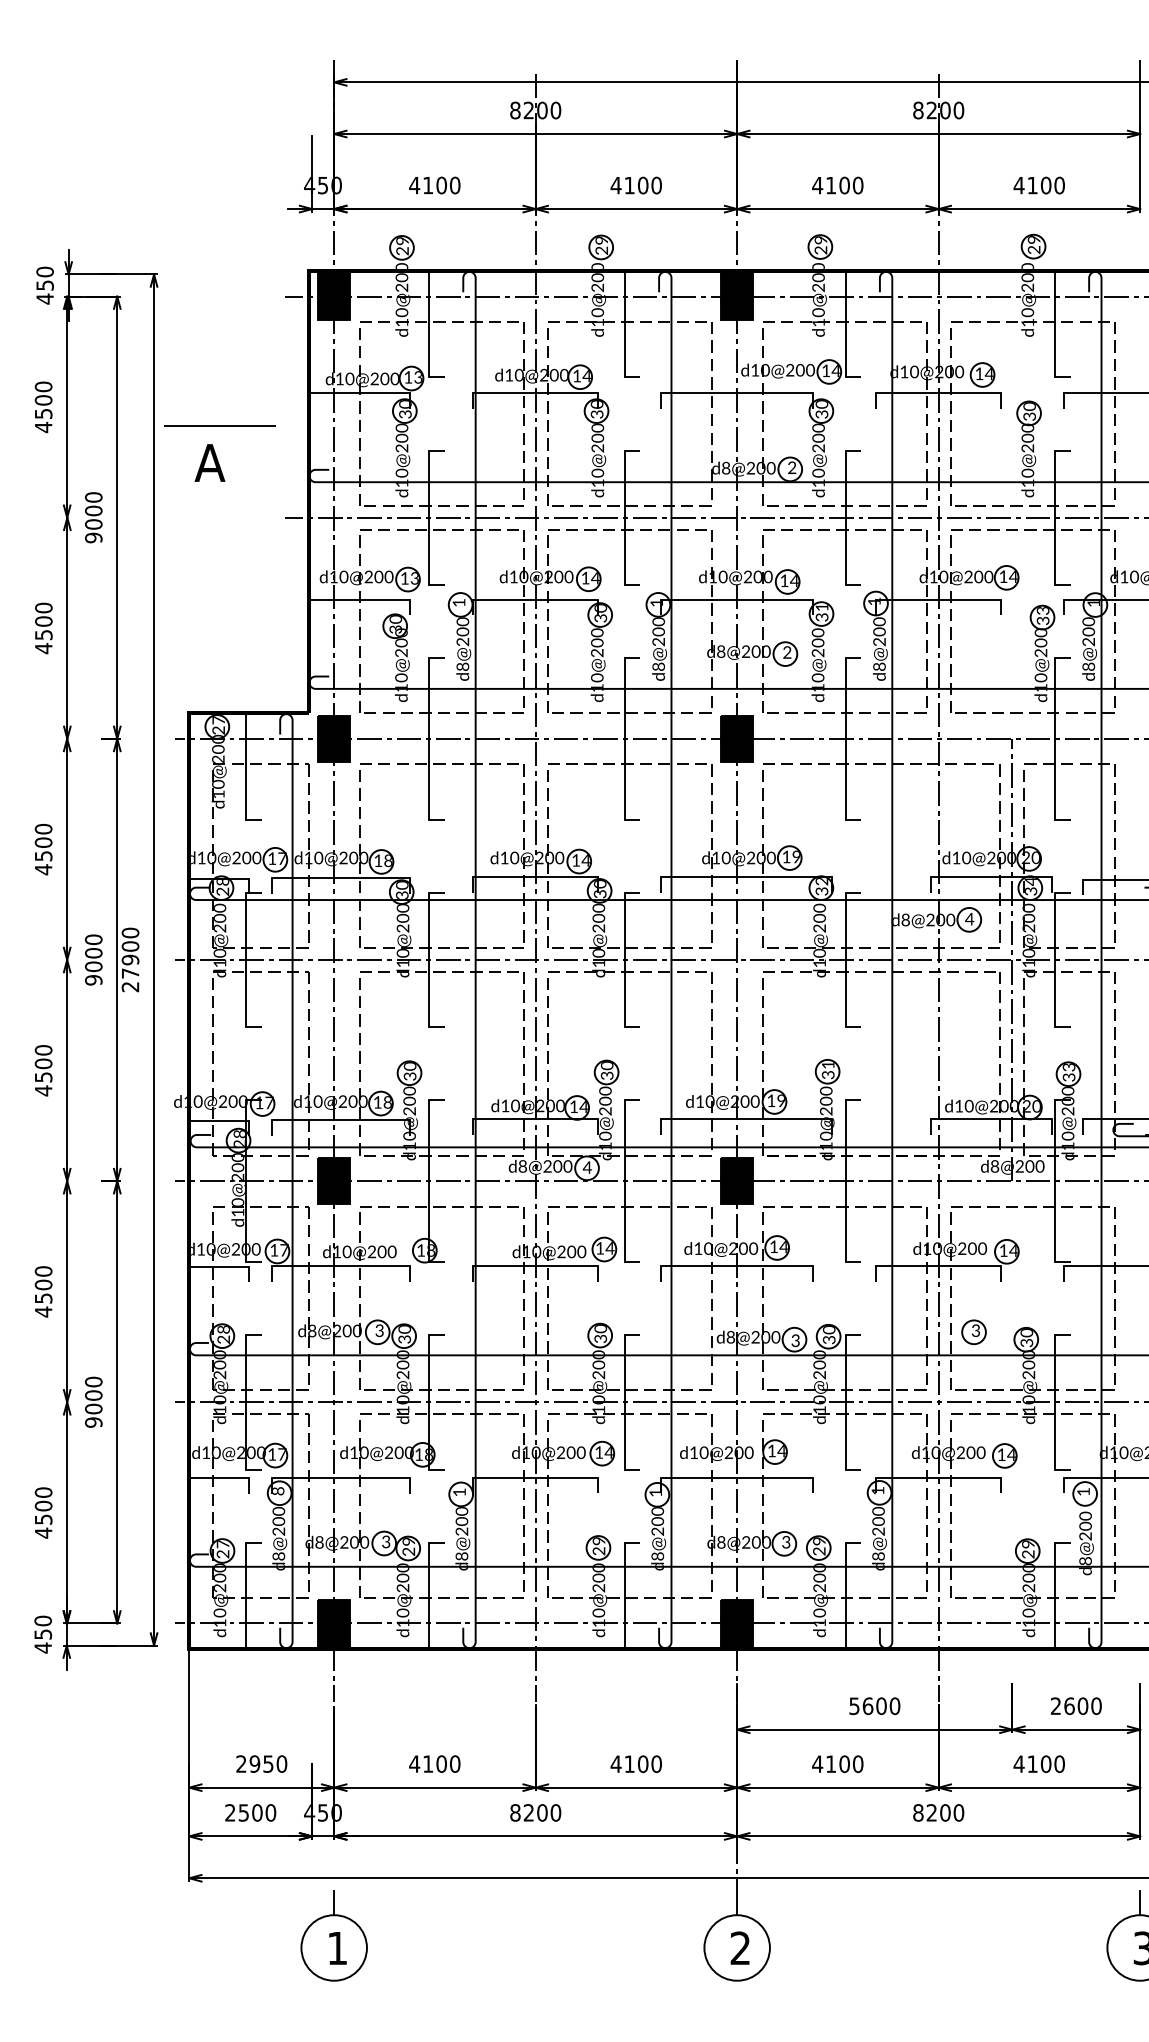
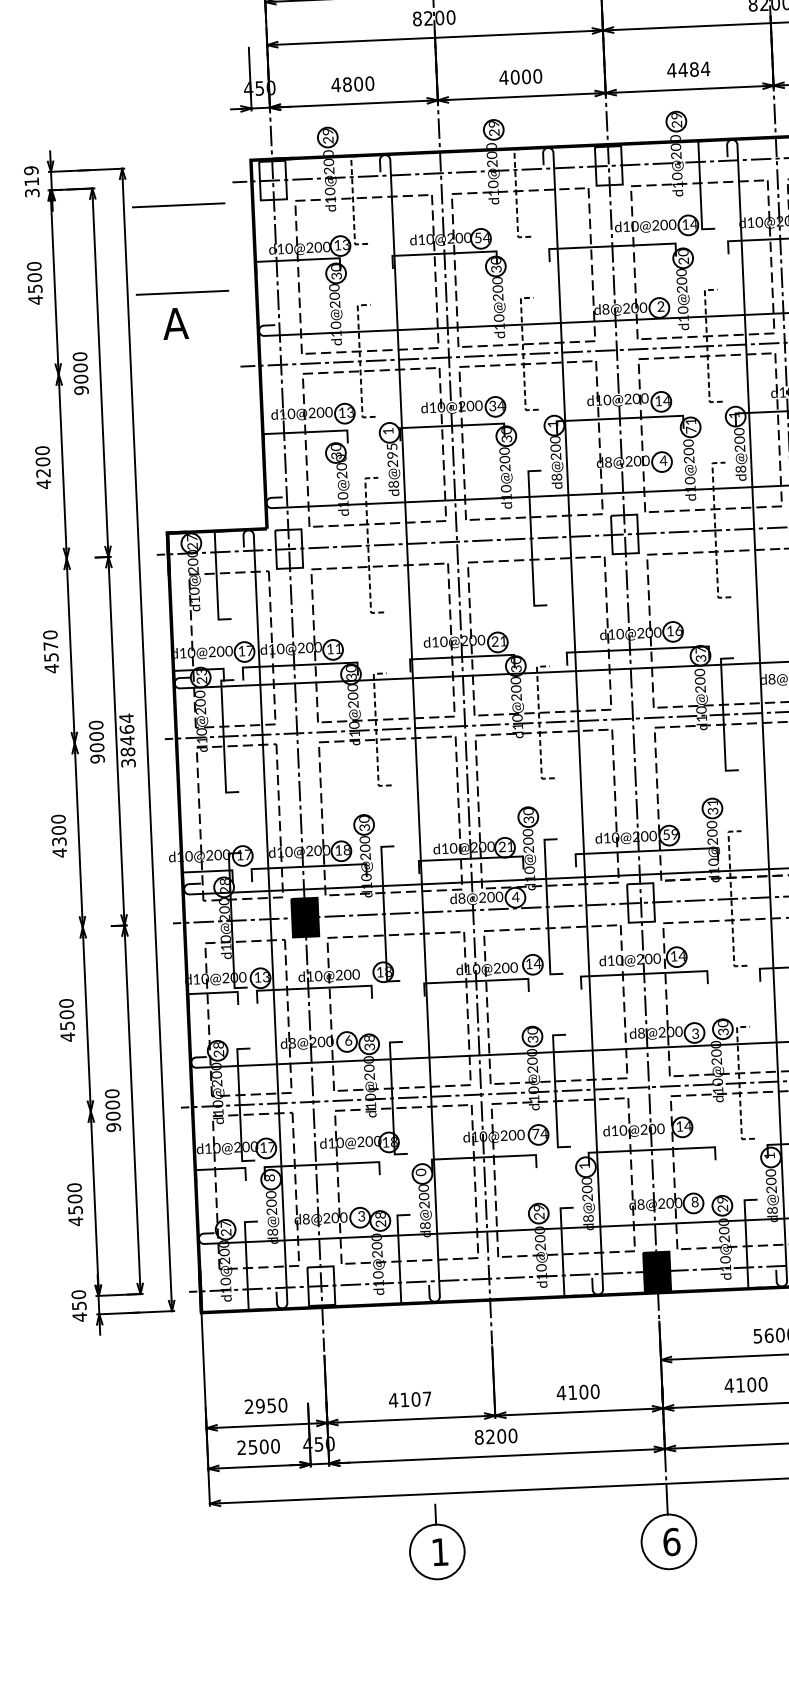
text: (428, 185) -> (347, 84), 4100 -> 4800
text: (629, 185) -> (515, 77), 4100 -> 4000
text: (844, 185) -> (694, 69), 4100 -> 4484
text: (44, 285) -> (31, 181), 450 -> 319
fill: (333, 296) -> (272, 180), removed
fill: (736, 296) -> (608, 165), removed
line: (219, 320) -> (178, 204), added
line: (429, 324) -> (353, 200), solid -> dashed
line: (624, 324) -> (515, 193), solid -> dashed
text: (576, 375) -> (477, 237), 14 -> 54
text: (823, 414) -> (685, 261), 30 -> 20
line: (429, 517) -> (360, 361), solid -> dashed
line: (624, 517) -> (523, 354), solid -> dashed
line: (845, 517) -> (707, 346), solid -> dashed
text: (585, 577) -> (492, 405), 14 -> 34
text: (821, 617) -> (690, 430), 31 -> 71
text: (462, 626) -> (391, 450), d8@200 -> d8@295
text: (43, 635) -> (43, 473), 4500 -> 4200
text: (786, 652) -> (662, 460), 2 -> 4
fill: (333, 738) -> (288, 548), removed
line: (429, 738) -> (368, 545), solid -> dashed
fill: (736, 738) -> (624, 534), removed
line: (845, 738) -> (715, 530), solid -> dashed
text: (43, 842) -> (50, 646), 4500 -> 4570
text: (796, 856) -> (678, 630), 19 -> 16
text: (388, 860) -> (338, 648), 18 -> 11
text: (580, 860) -> (498, 641), 14 -> 21
text: (821, 881) -> (700, 650), 32 -> 37
text: (222, 882) -> (201, 672), 28 -> 23
text: (130, 959) -> (127, 740), 27900 -> 38464
line: (429, 959) -> (376, 729), solid -> dashed
line: (624, 959) -> (539, 722), solid -> dashed
text: (42, 1076) -> (58, 841), 4500 -> 4300
text: (771, 1100) -> (666, 834), 19 -> 59
text: (578, 1106) -> (506, 846), 14 -> 21
fill: (736, 1181) -> (640, 903), removed
line: (845, 1181) -> (731, 899), solid -> dashed
text: (284, 1250) -> (266, 977), 17 -> 13
text: (404, 1329) -> (369, 1038), 30 -> 38
text: (379, 1330) -> (348, 1040), 3 -> 6
line: (845, 1401) -> (739, 1082), solid -> dashed
text: (599, 1452) -> (536, 1134), 14 -> 74
text: (459, 1492) -> (420, 1172), 1 -> 0
text: (409, 1541) -> (381, 1215), 29 -> 28
text: (786, 1542) -> (695, 1202), 3 -> 8
fill: (333, 1623) -> (320, 1286), removed
text: (455, 1763) -> (427, 1398), 4100 -> 4107
part: (333, 1935) -> (436, 1541), moved
text: (740, 1948) -> (671, 1542), 2 -> 6

